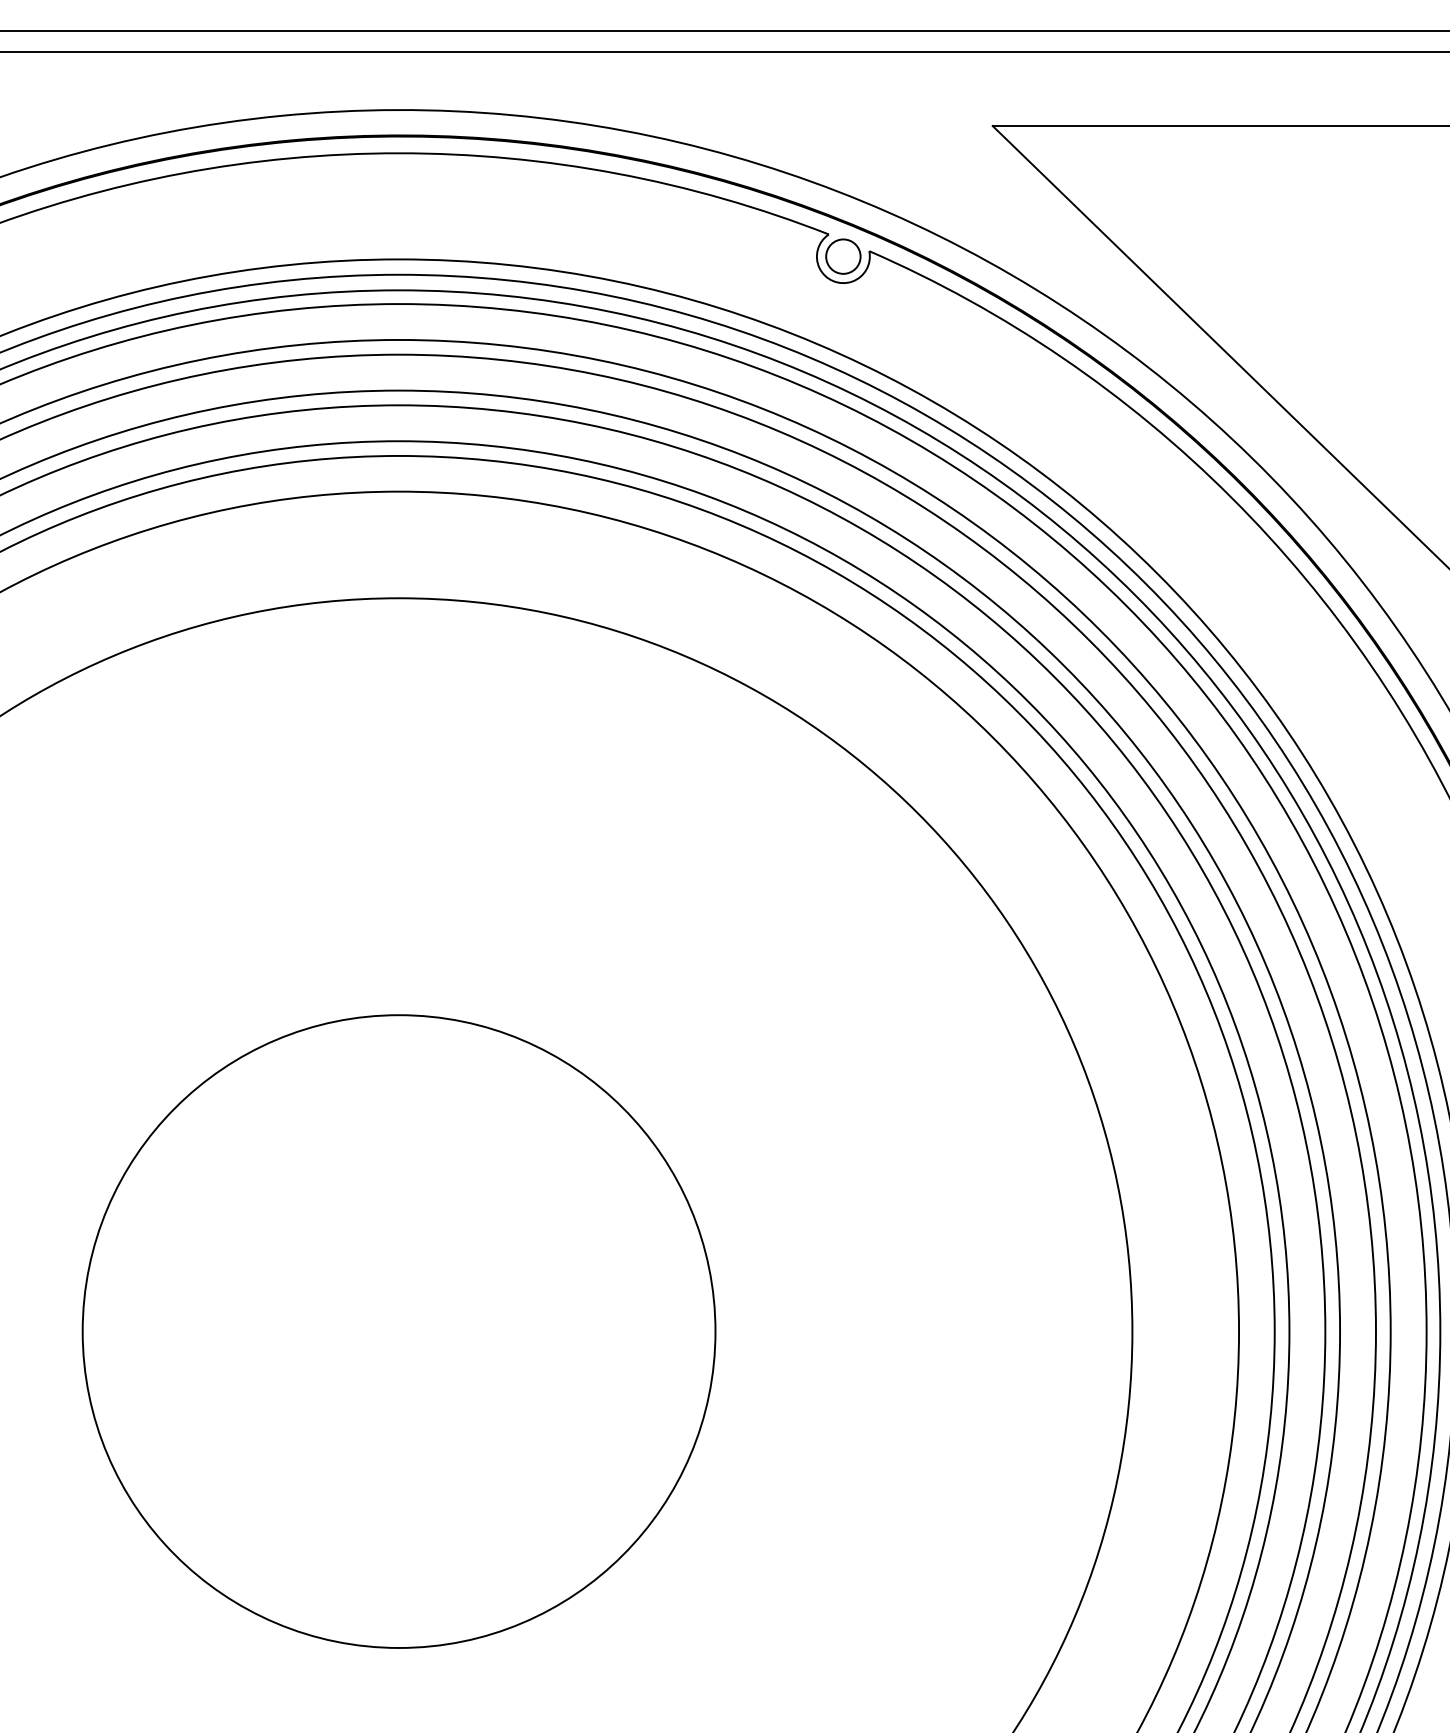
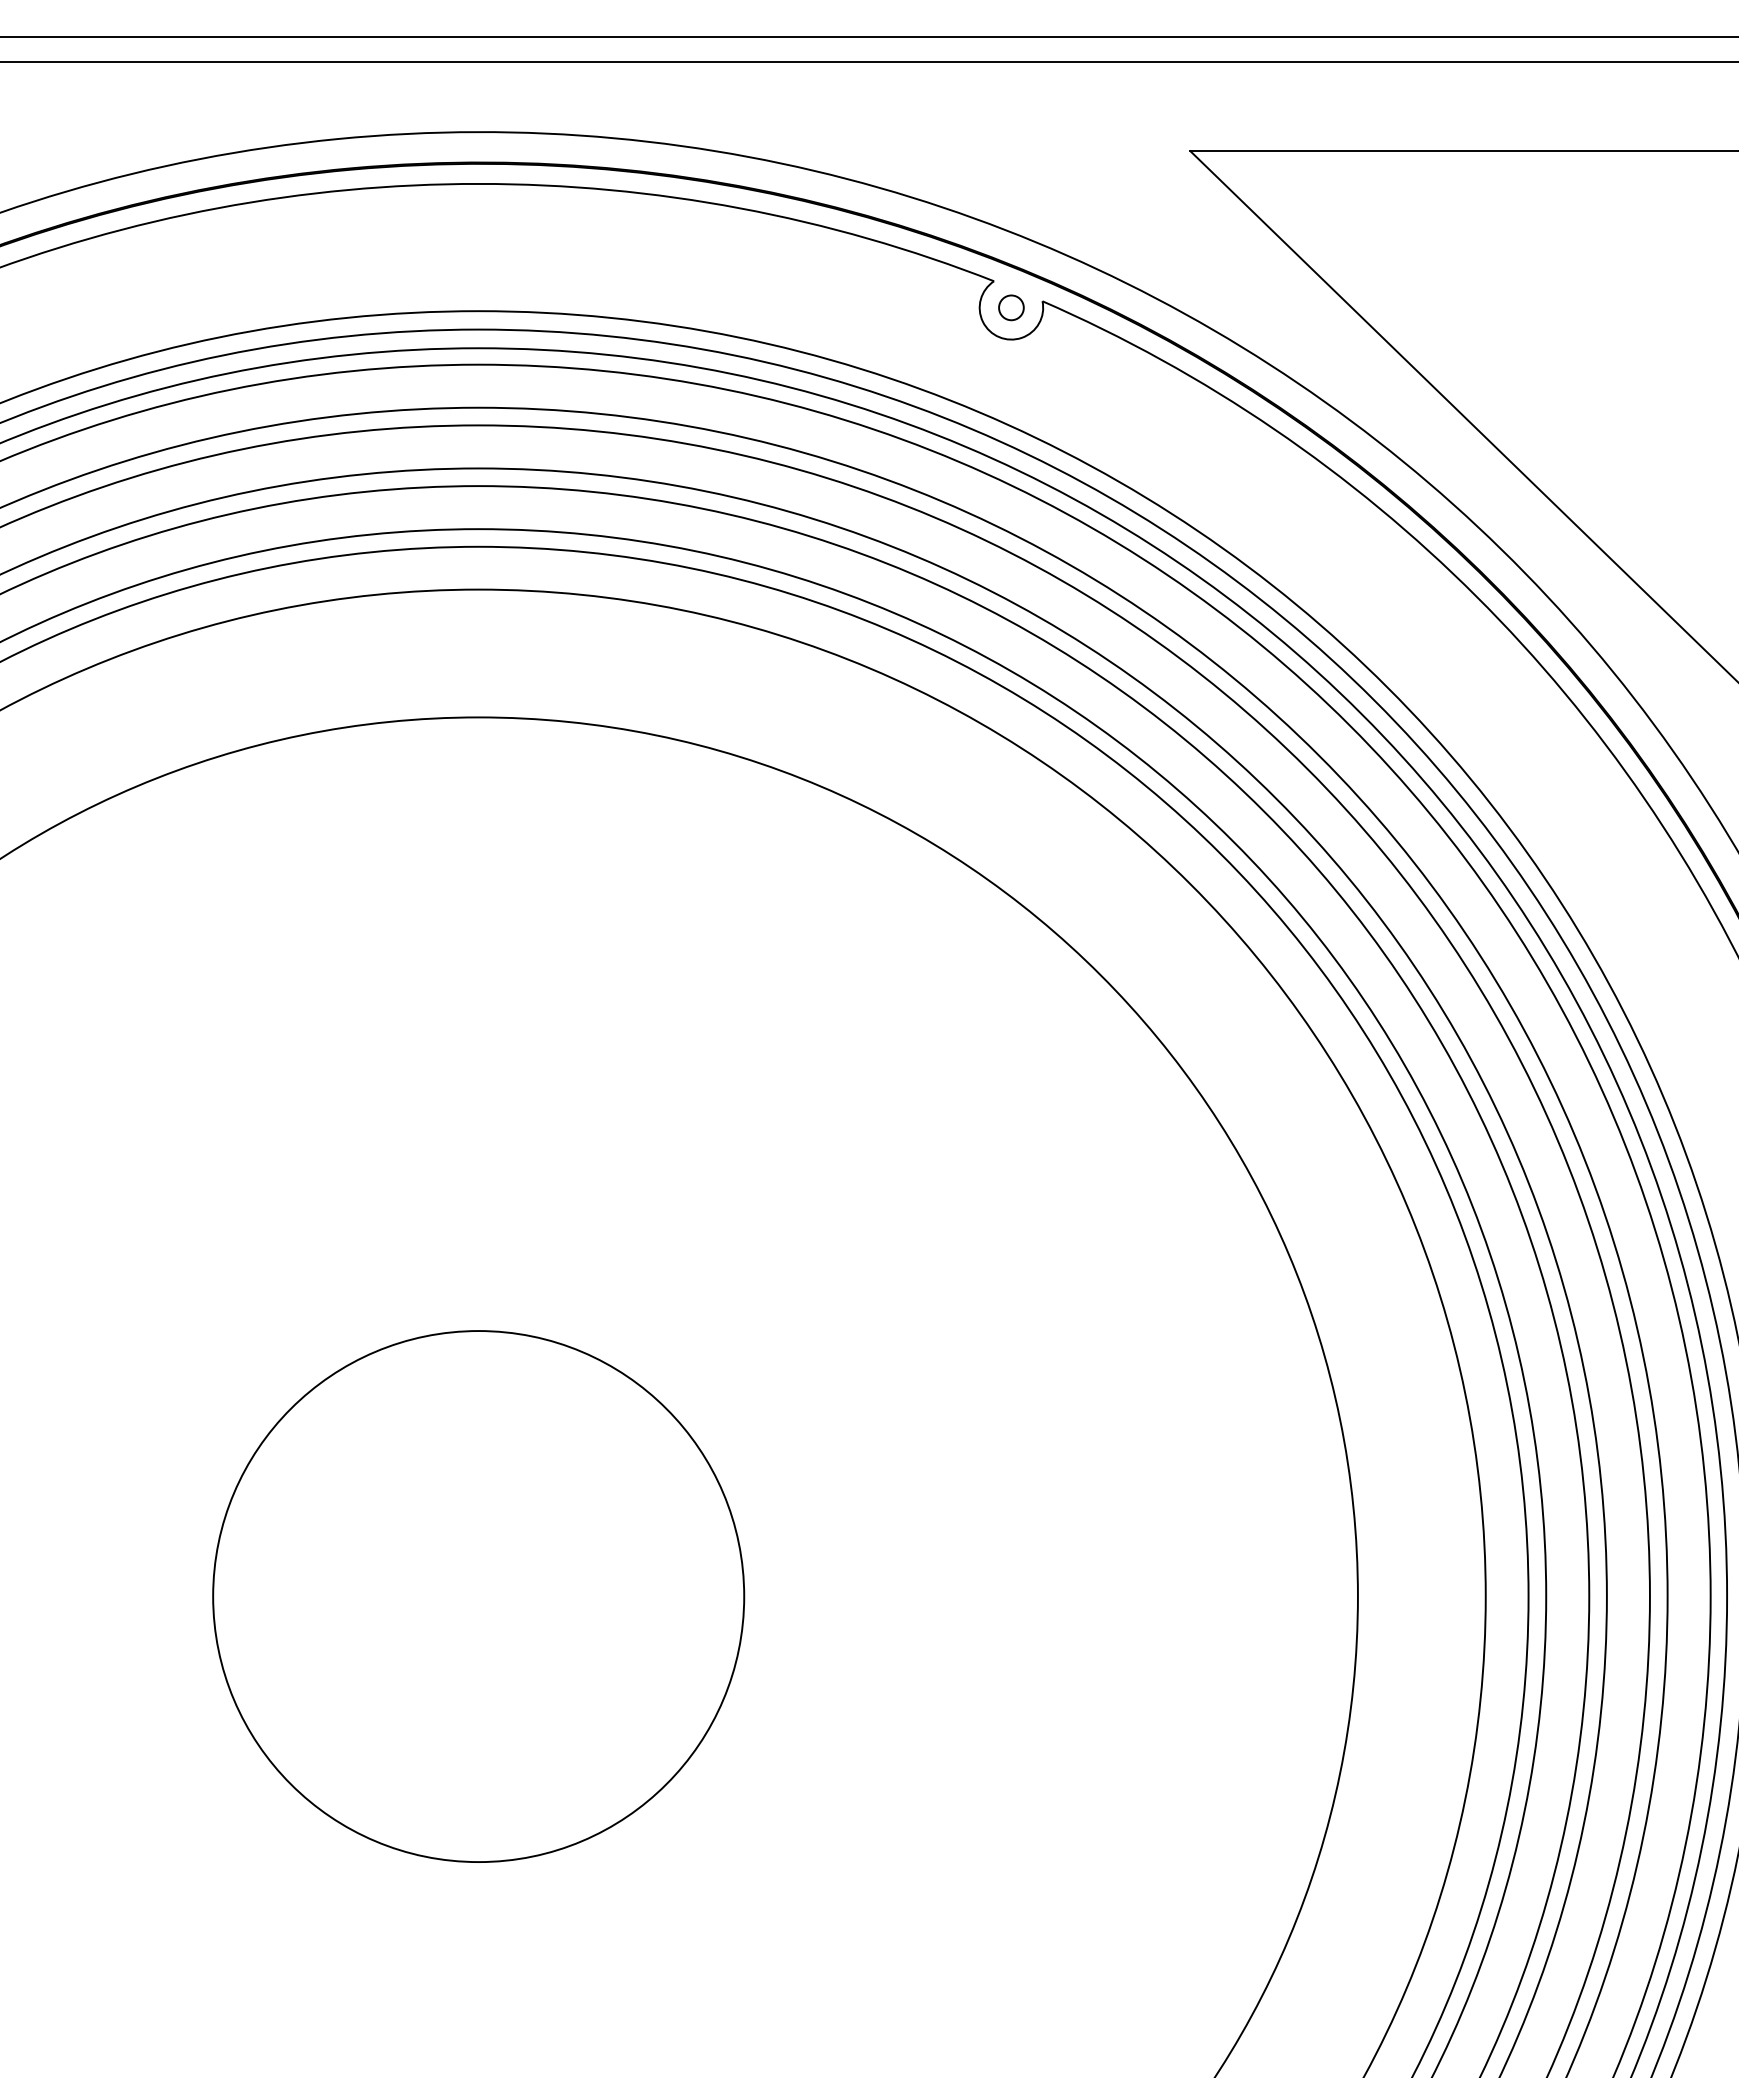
circle: (843, 256) -> (1011, 307), size x0.6
circle: (398, 1331) -> (478, 1596), size x0.7

